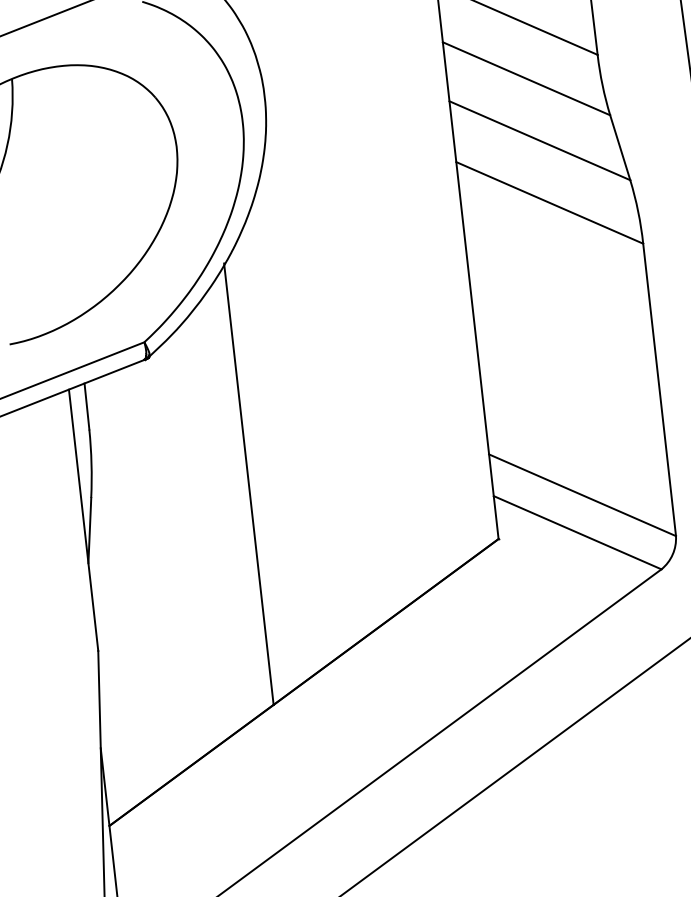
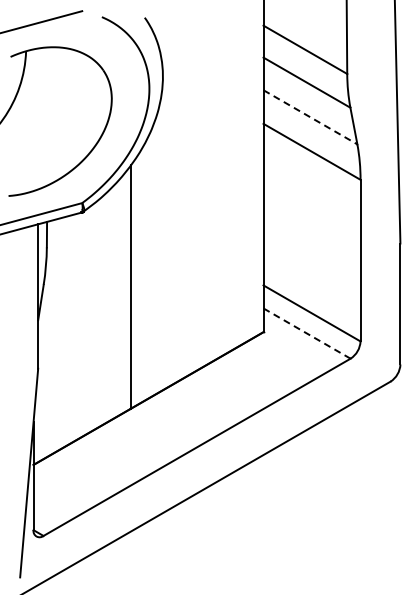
line: (539, 141) -> (310, 117), solid -> dashed
line: (578, 532) -> (307, 333), solid -> dashed

